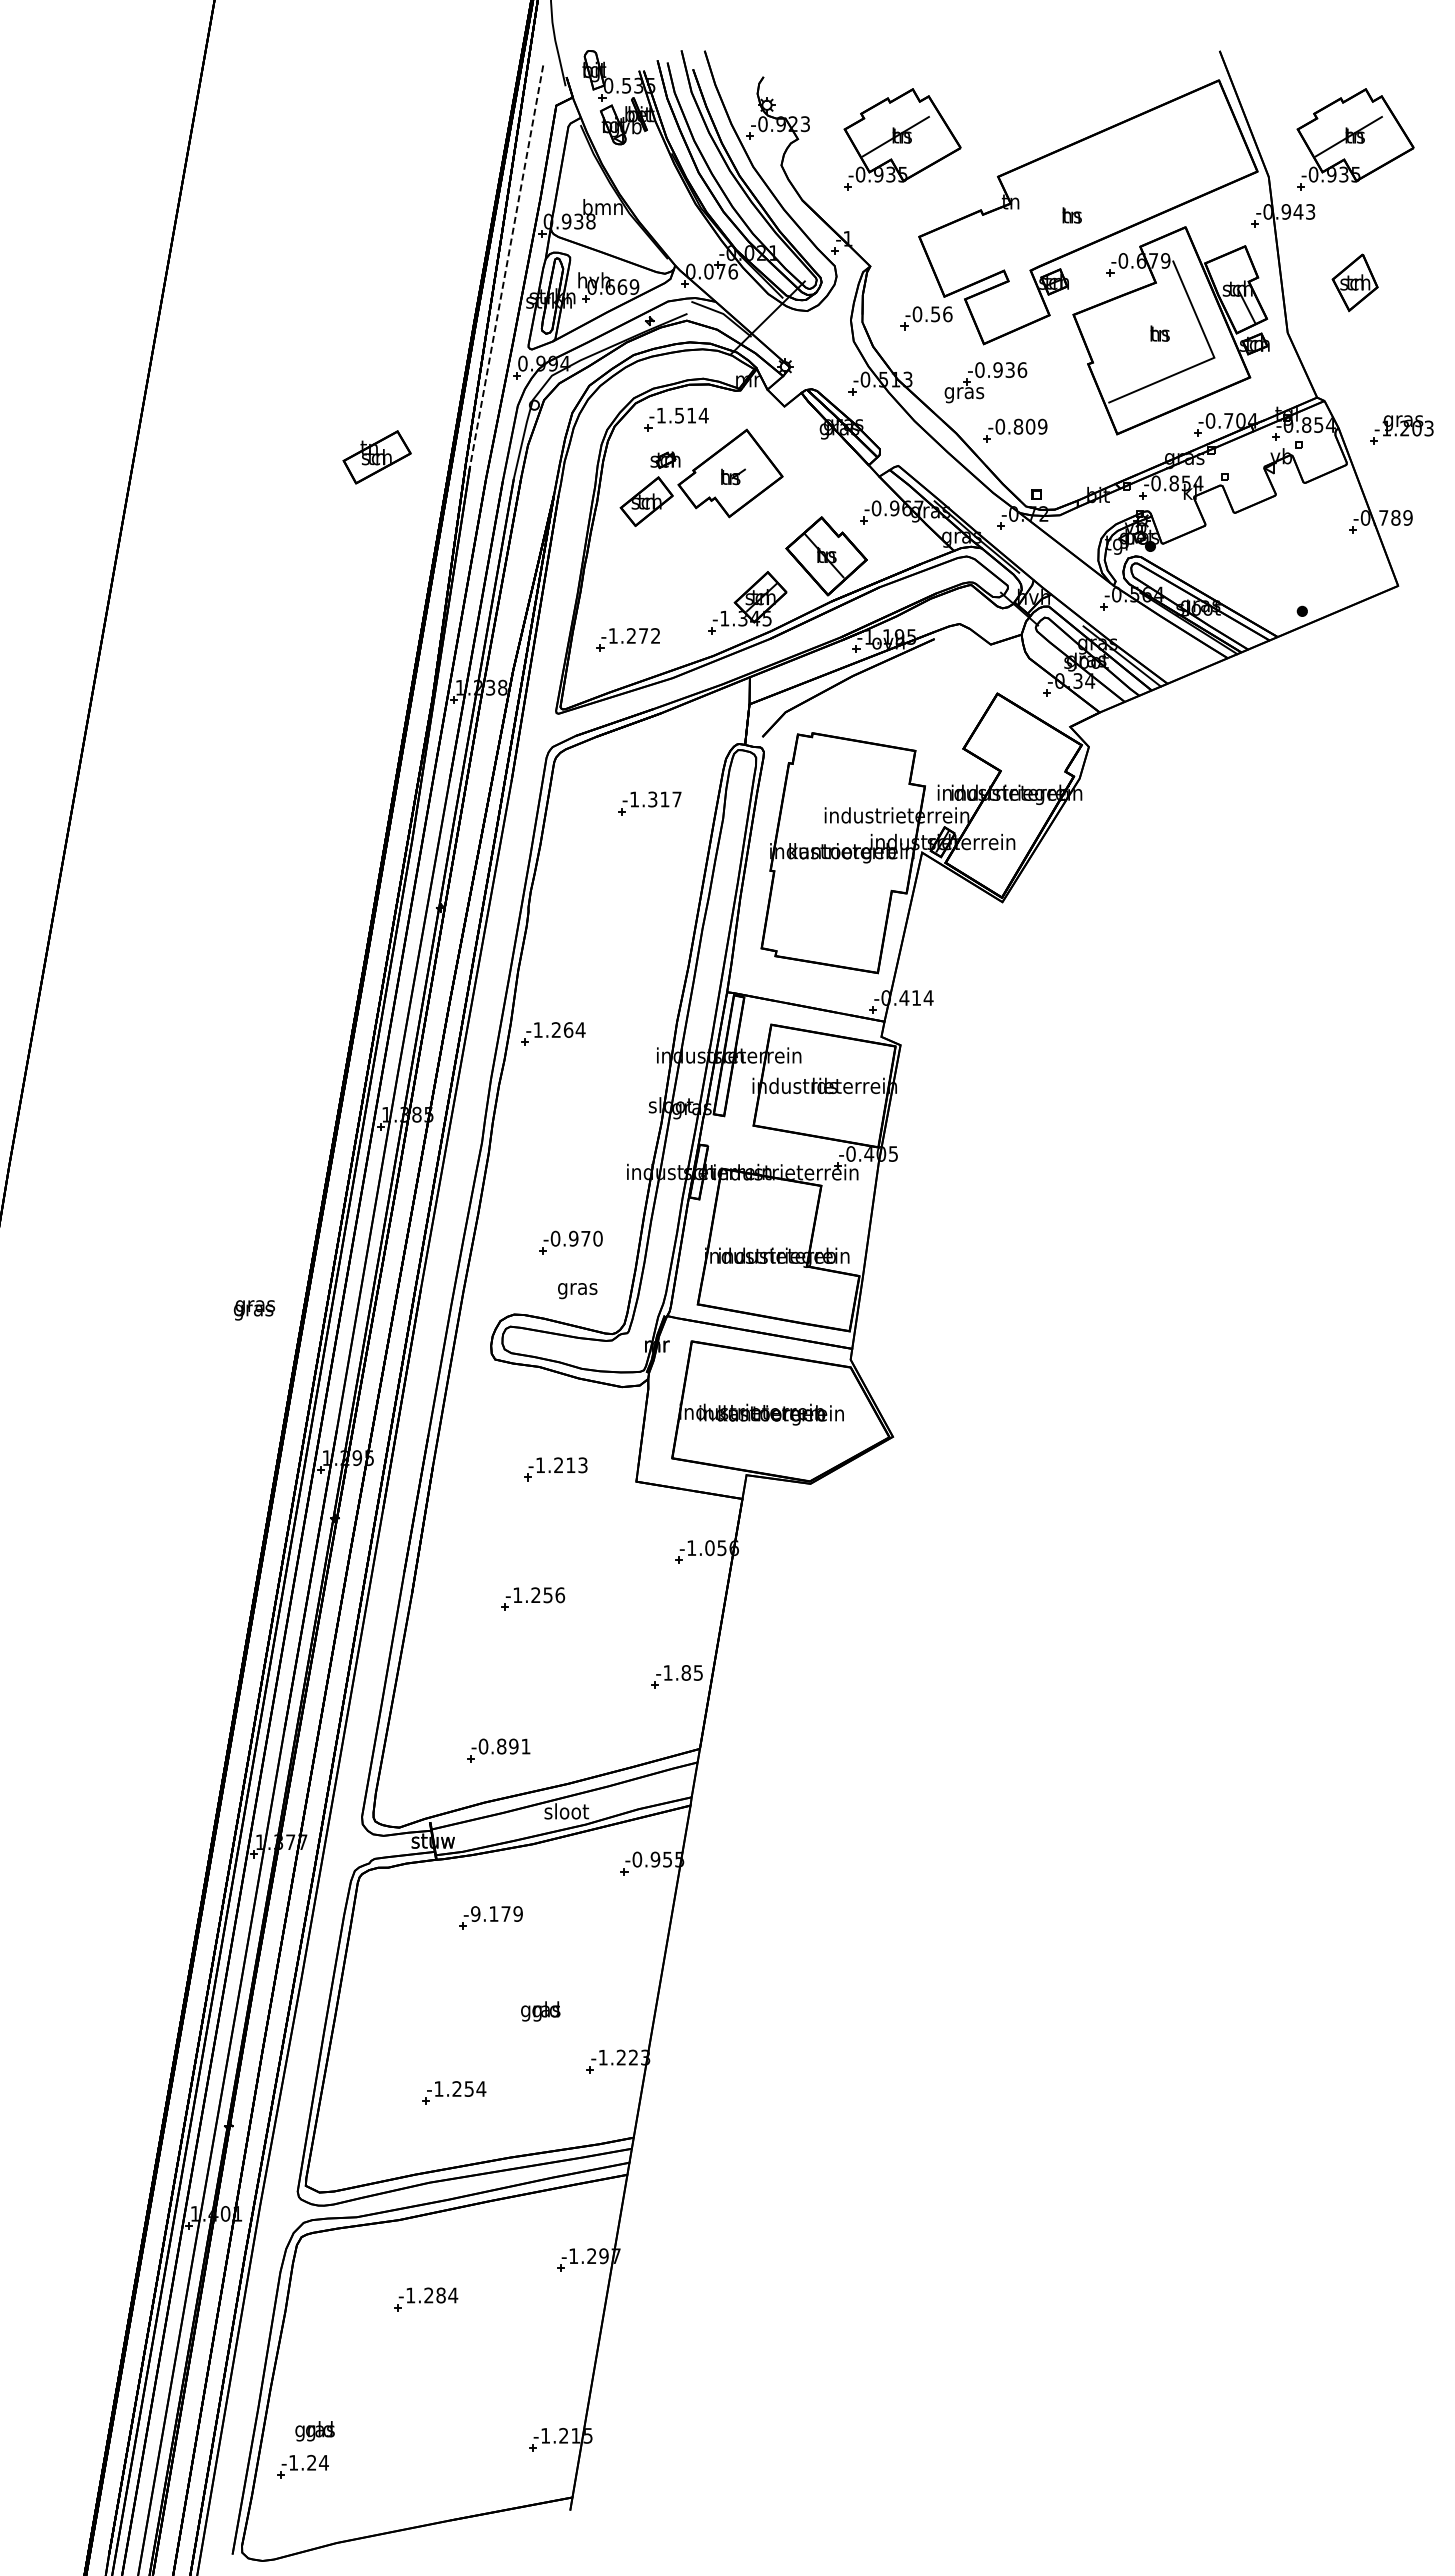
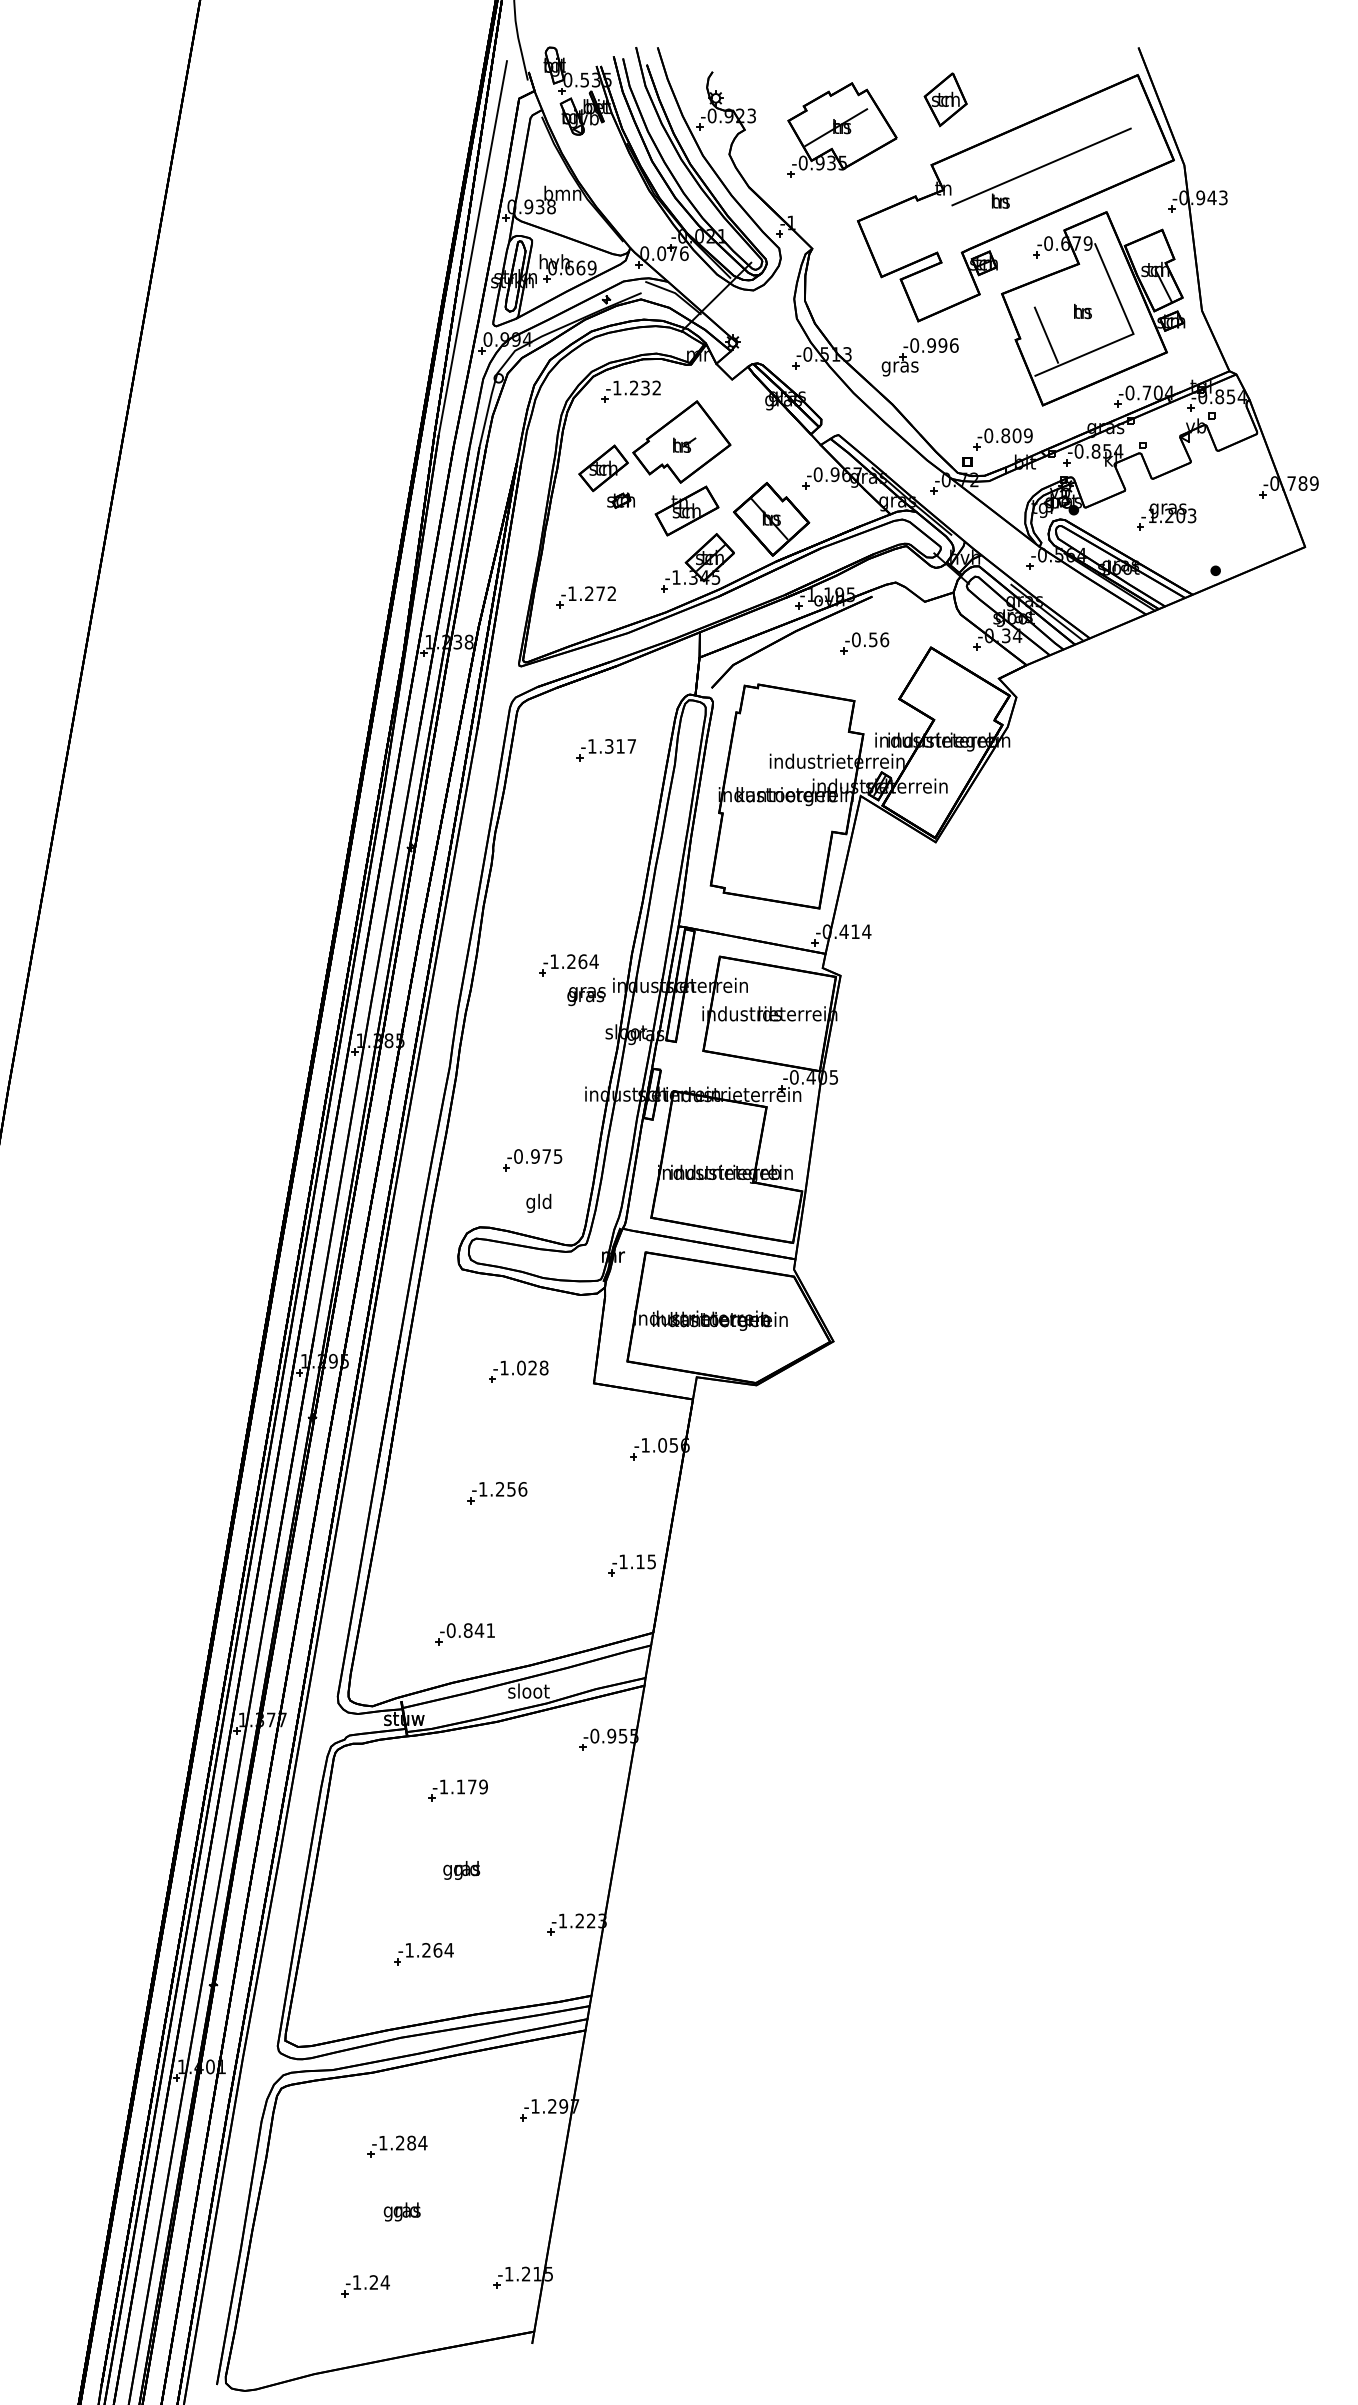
part: (1355, 139) -> (1265, 130), removed
line: (1115, 178) -> (1041, 166), added
line: (506, 265) -> (472, 247), dashed -> solid
part: (1354, 282) -> (945, 99), moved
part: (926, 318) -> (864, 643), moved
line: (1120, 358) -> (1045, 334), added
text: (1009, 369) -> (942, 344), -0.936 -> -0.996
text: (691, 415) -> (645, 387), -1.514 -> -1.232
part: (1401, 429) -> (1166, 516), moved
part: (1015, 430) -> (1002, 439), moved
part: (376, 457) -> (686, 511), moved
part: (665, 460) -> (621, 500), moved
part: (553, 1033) -> (568, 964), moved
text: (597, 1238) -> (557, 1156), -0.970 -> -0.975
text: (577, 1288) -> (538, 1202), gras -> gld
text: (254, 1310) -> (586, 996), moved
text: (570, 1465) -> (532, 1368), -1.213 -> -1.028
text: (685, 1672) -> (639, 1561), -1.85 -> -1.15
text: (513, 1746) -> (479, 1630), -0.891 -> -0.841
text: (475, 1913) -> (443, 1786), -9.179 -> -1.179
text: (540, 2011) -> (461, 1870), moved
text: (469, 2088) -> (438, 1949), -1.254 -> -1.264
text: (314, 2431) -> (401, 2212), moved
part: (302, 2466) -> (365, 2285), moved

